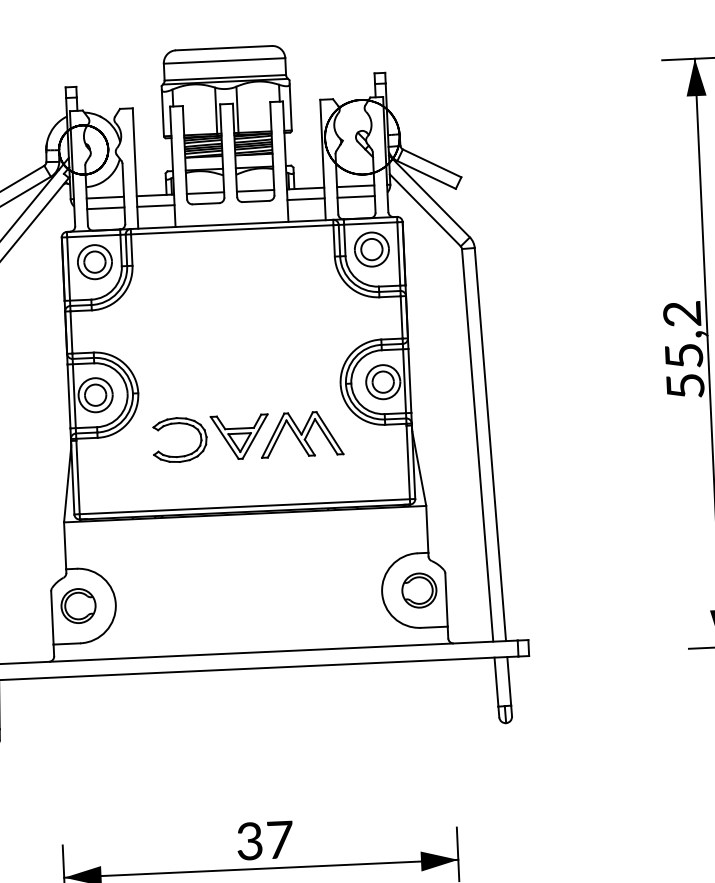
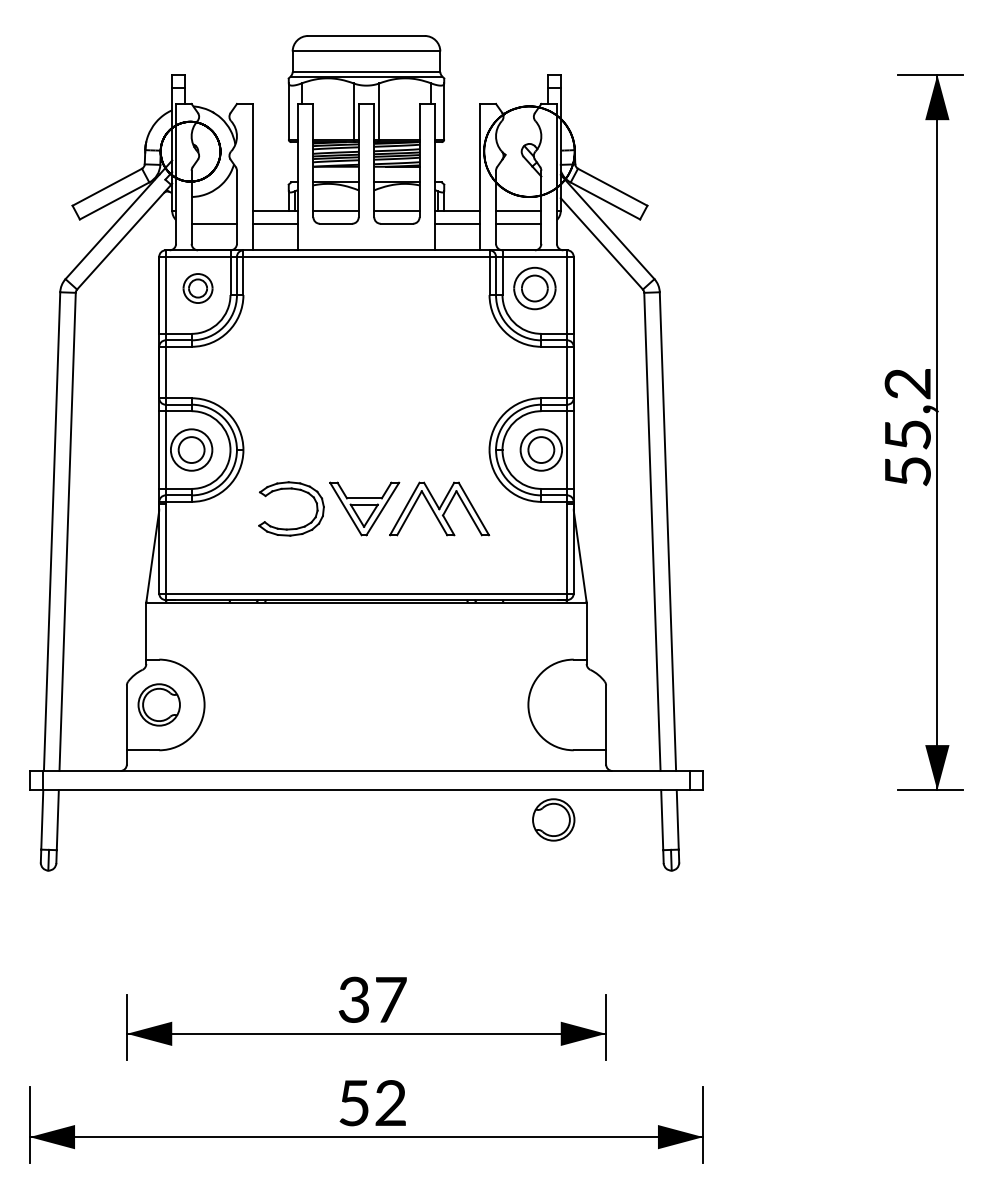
line: (104, 197) -> (213, 210), removed
part: (94, 262) -> (197, 288), size x0.7
part: (419, 590) -> (553, 819), moved

